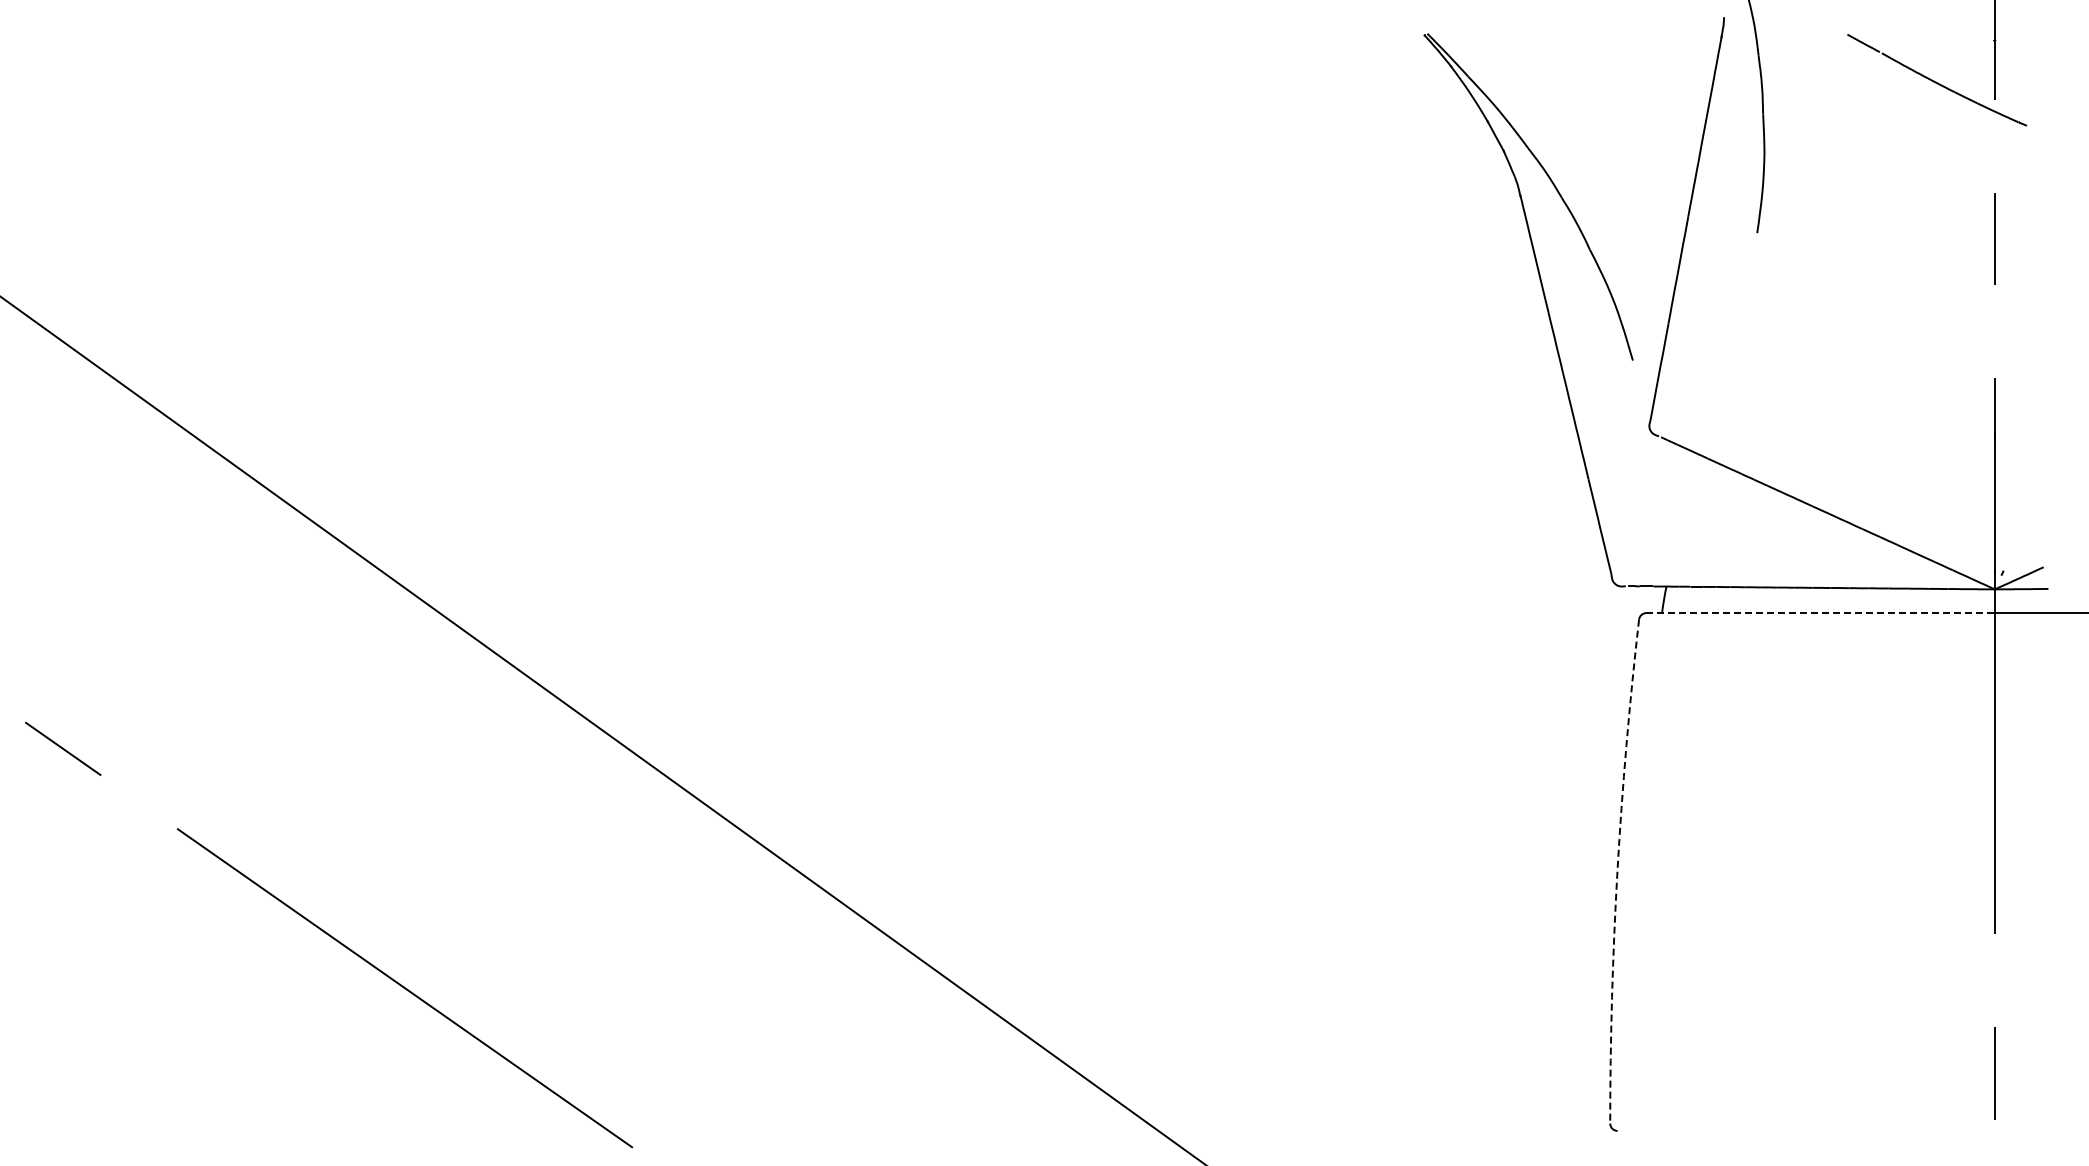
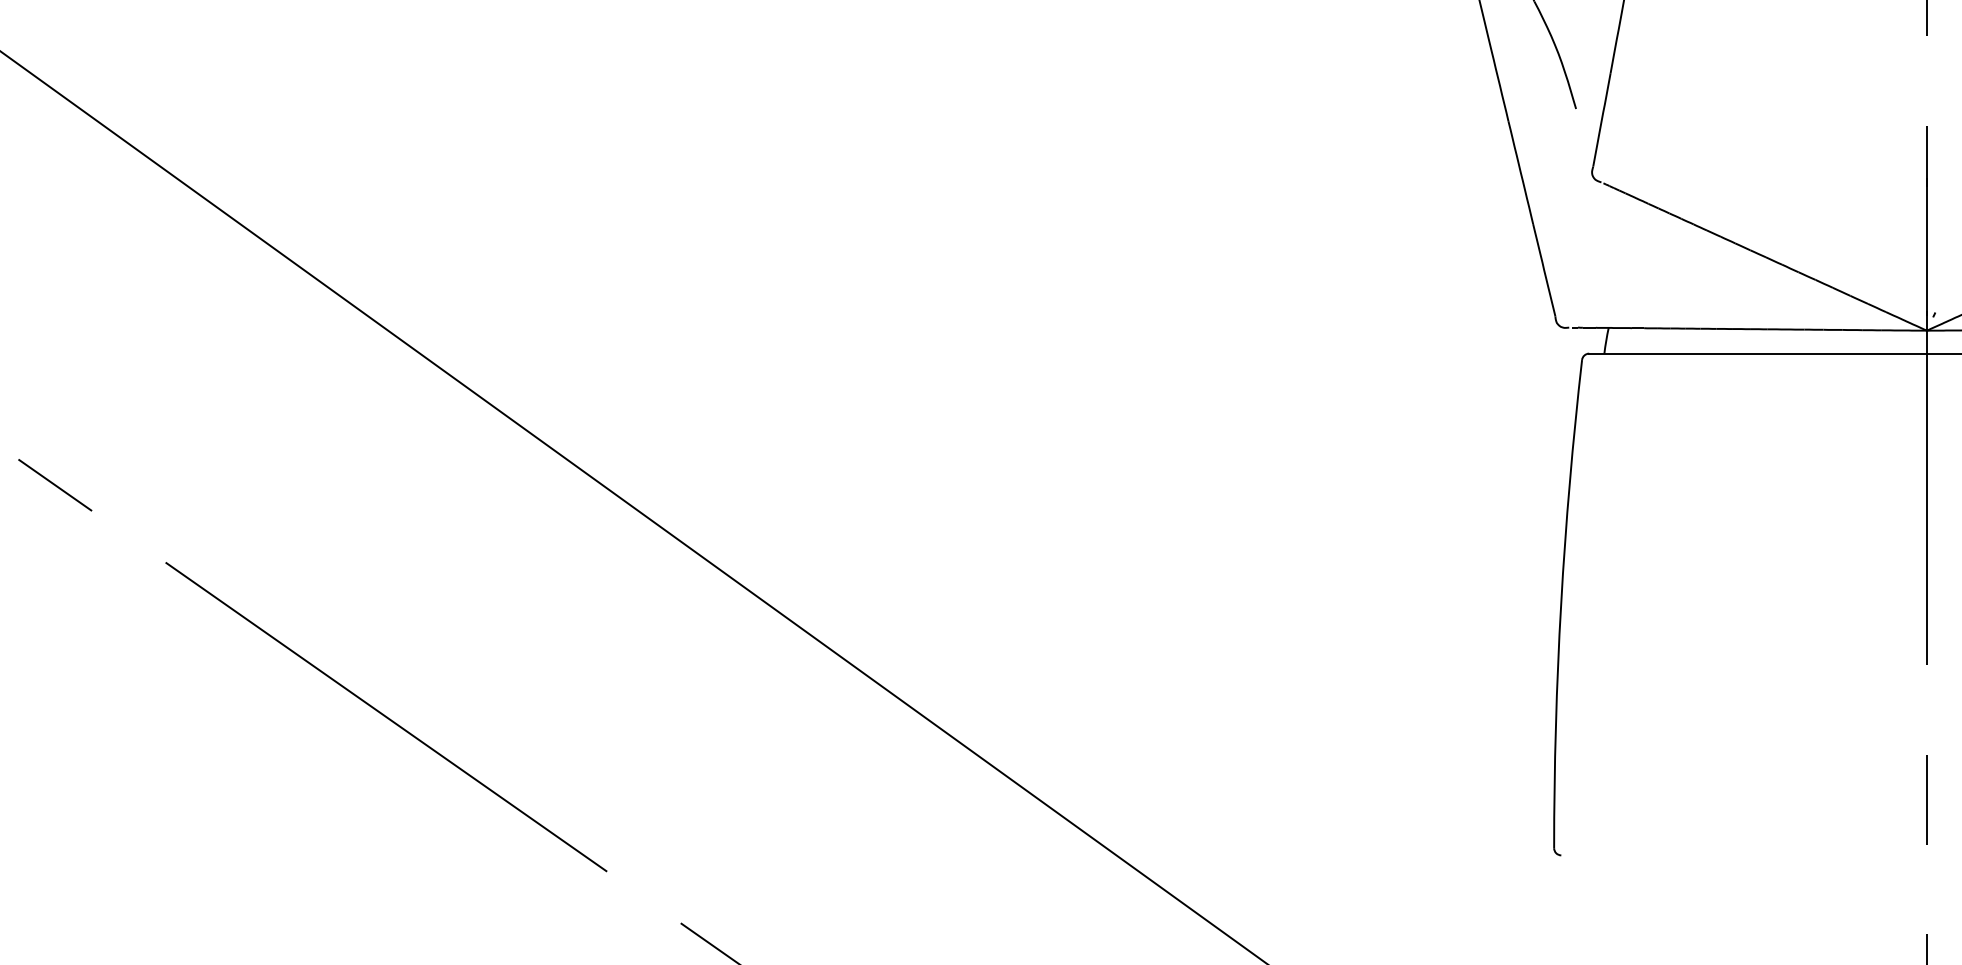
line: (1821, 613) -> (1758, 354), dashed -> solid
arc: (1617, 871) -> (1561, 604), dashed -> solid

